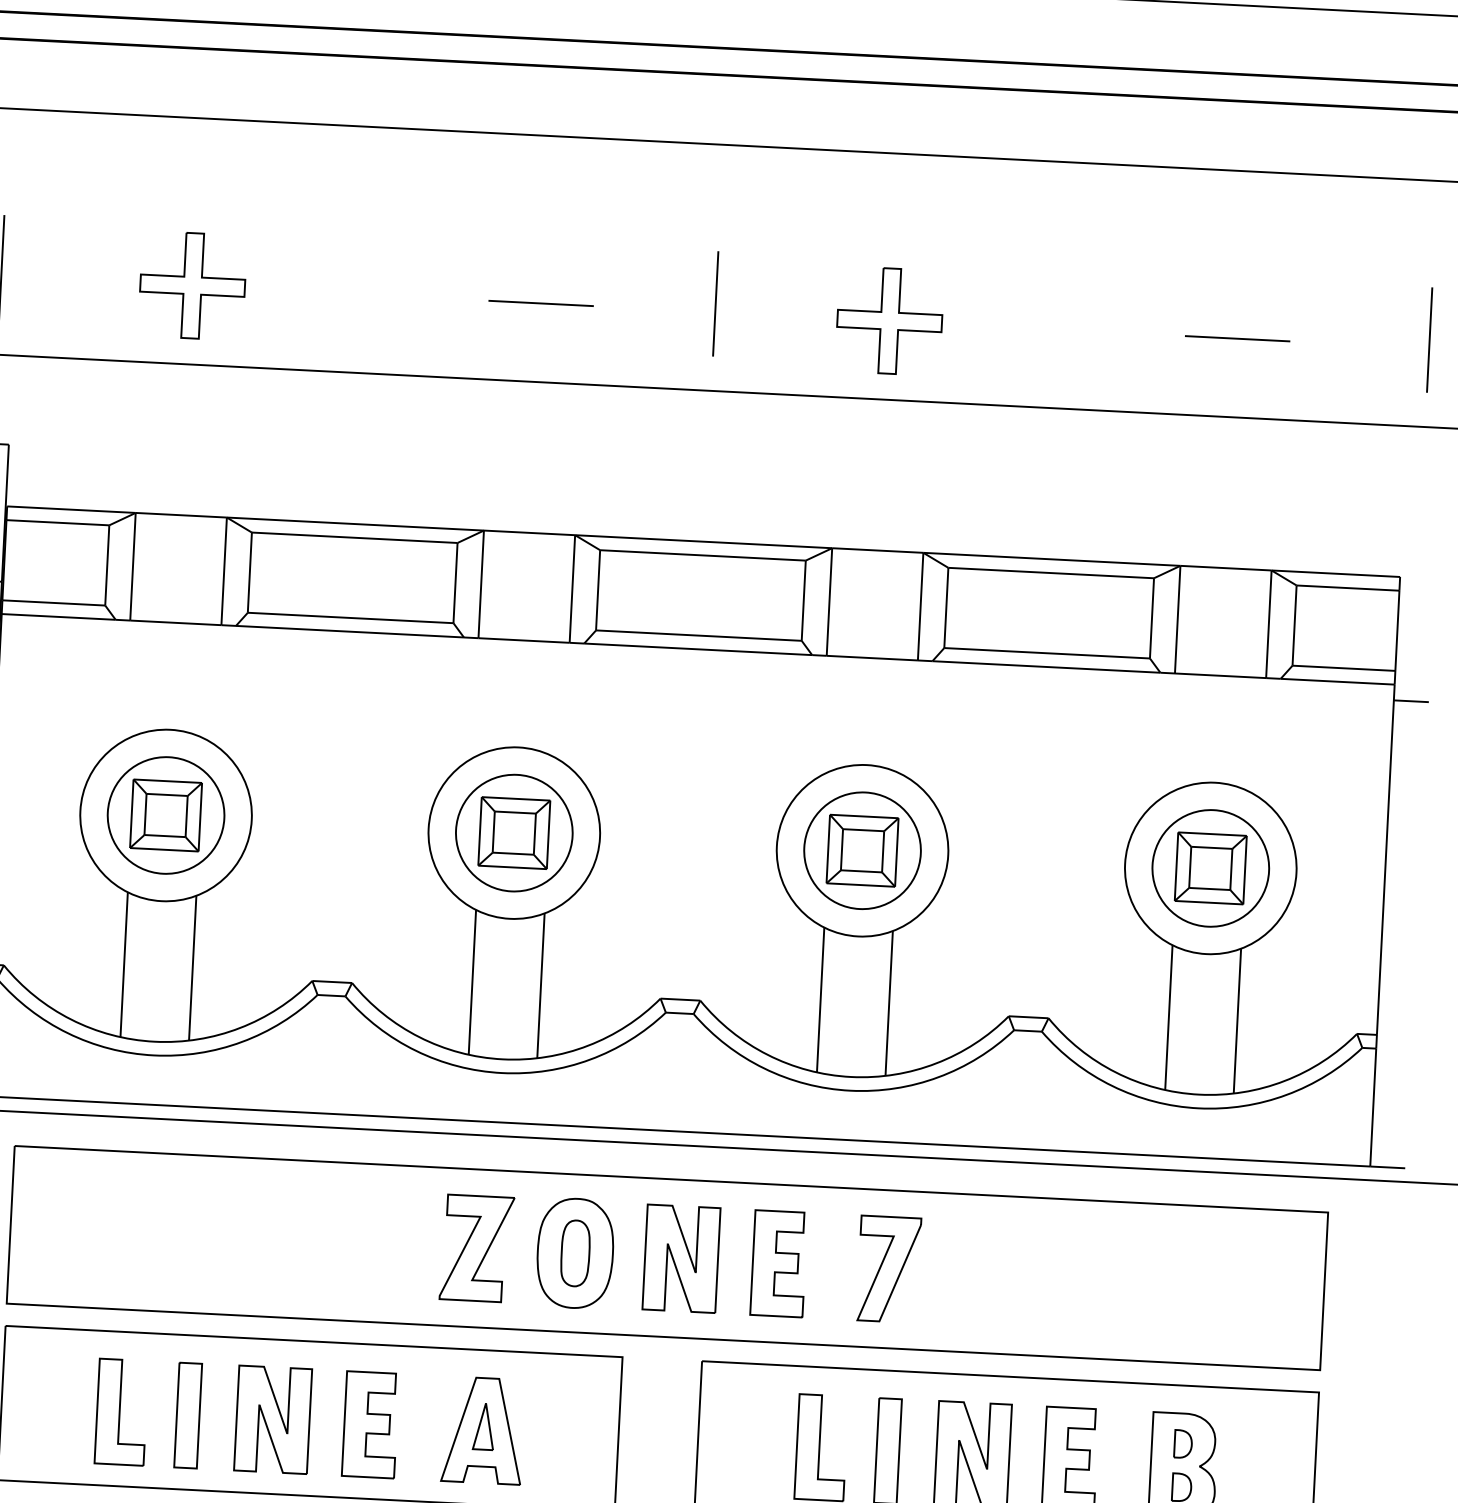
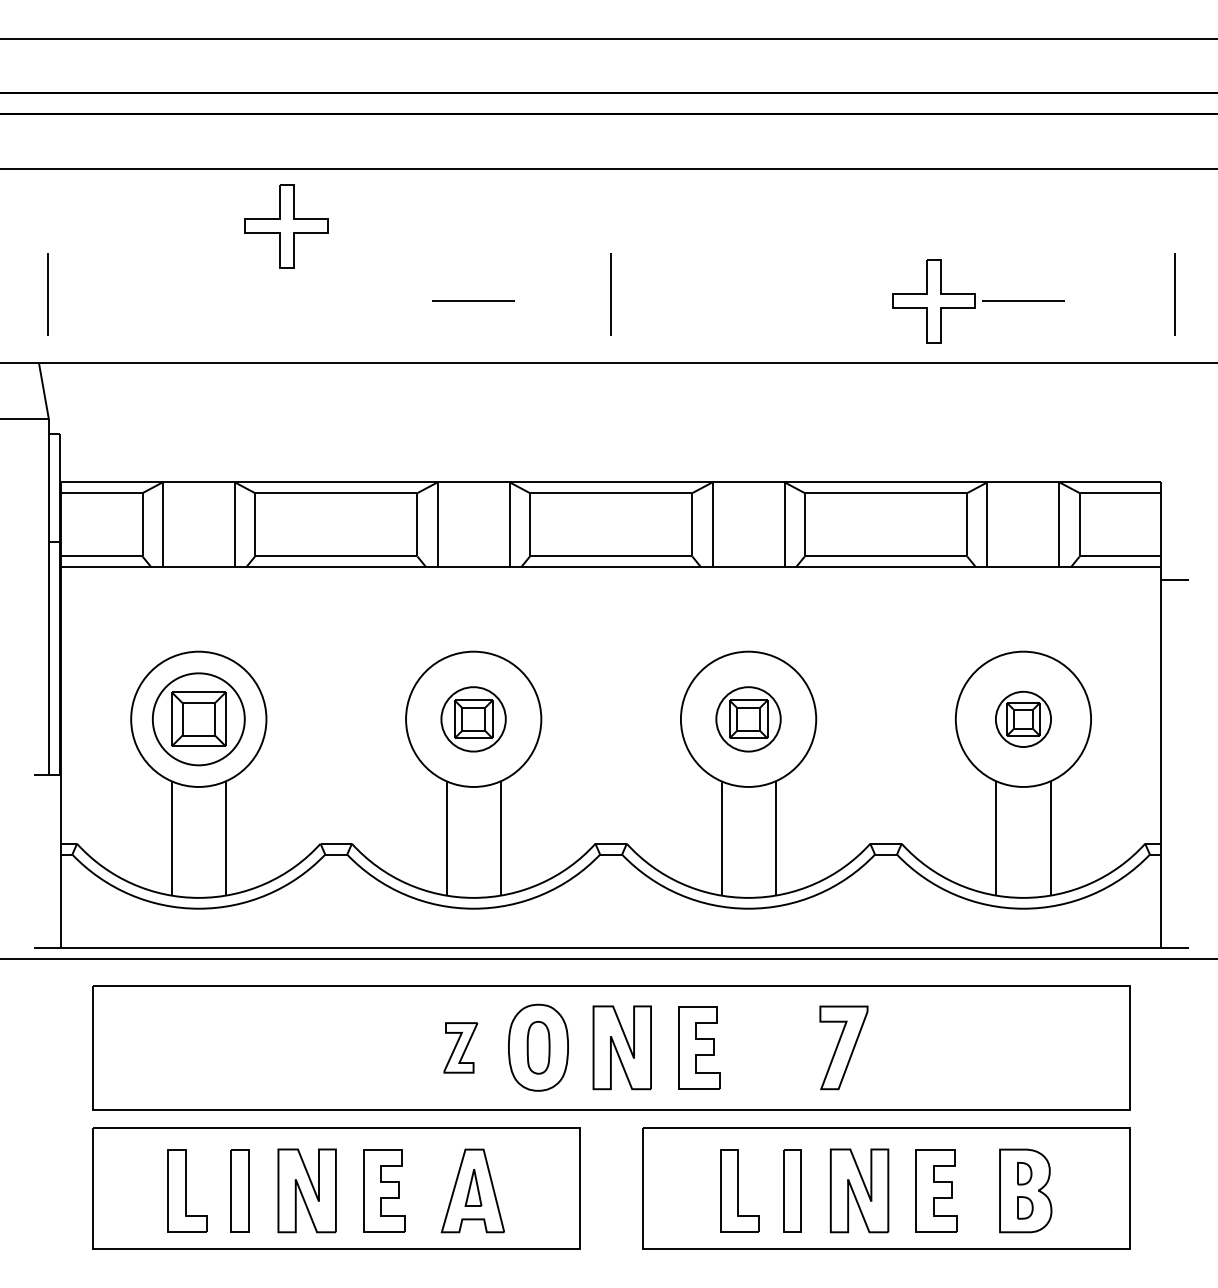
part: (192, 286) -> (286, 226), moved
part: (889, 321) -> (933, 301), moved
part: (514, 833) -> (473, 719), size x0.7
part: (862, 850) -> (748, 719), size x0.7
part: (1210, 868) -> (1023, 719), size x0.6
part: (476, 1248) -> (460, 1047), size x0.6
part: (888, 1268) -> (843, 1047), moved

